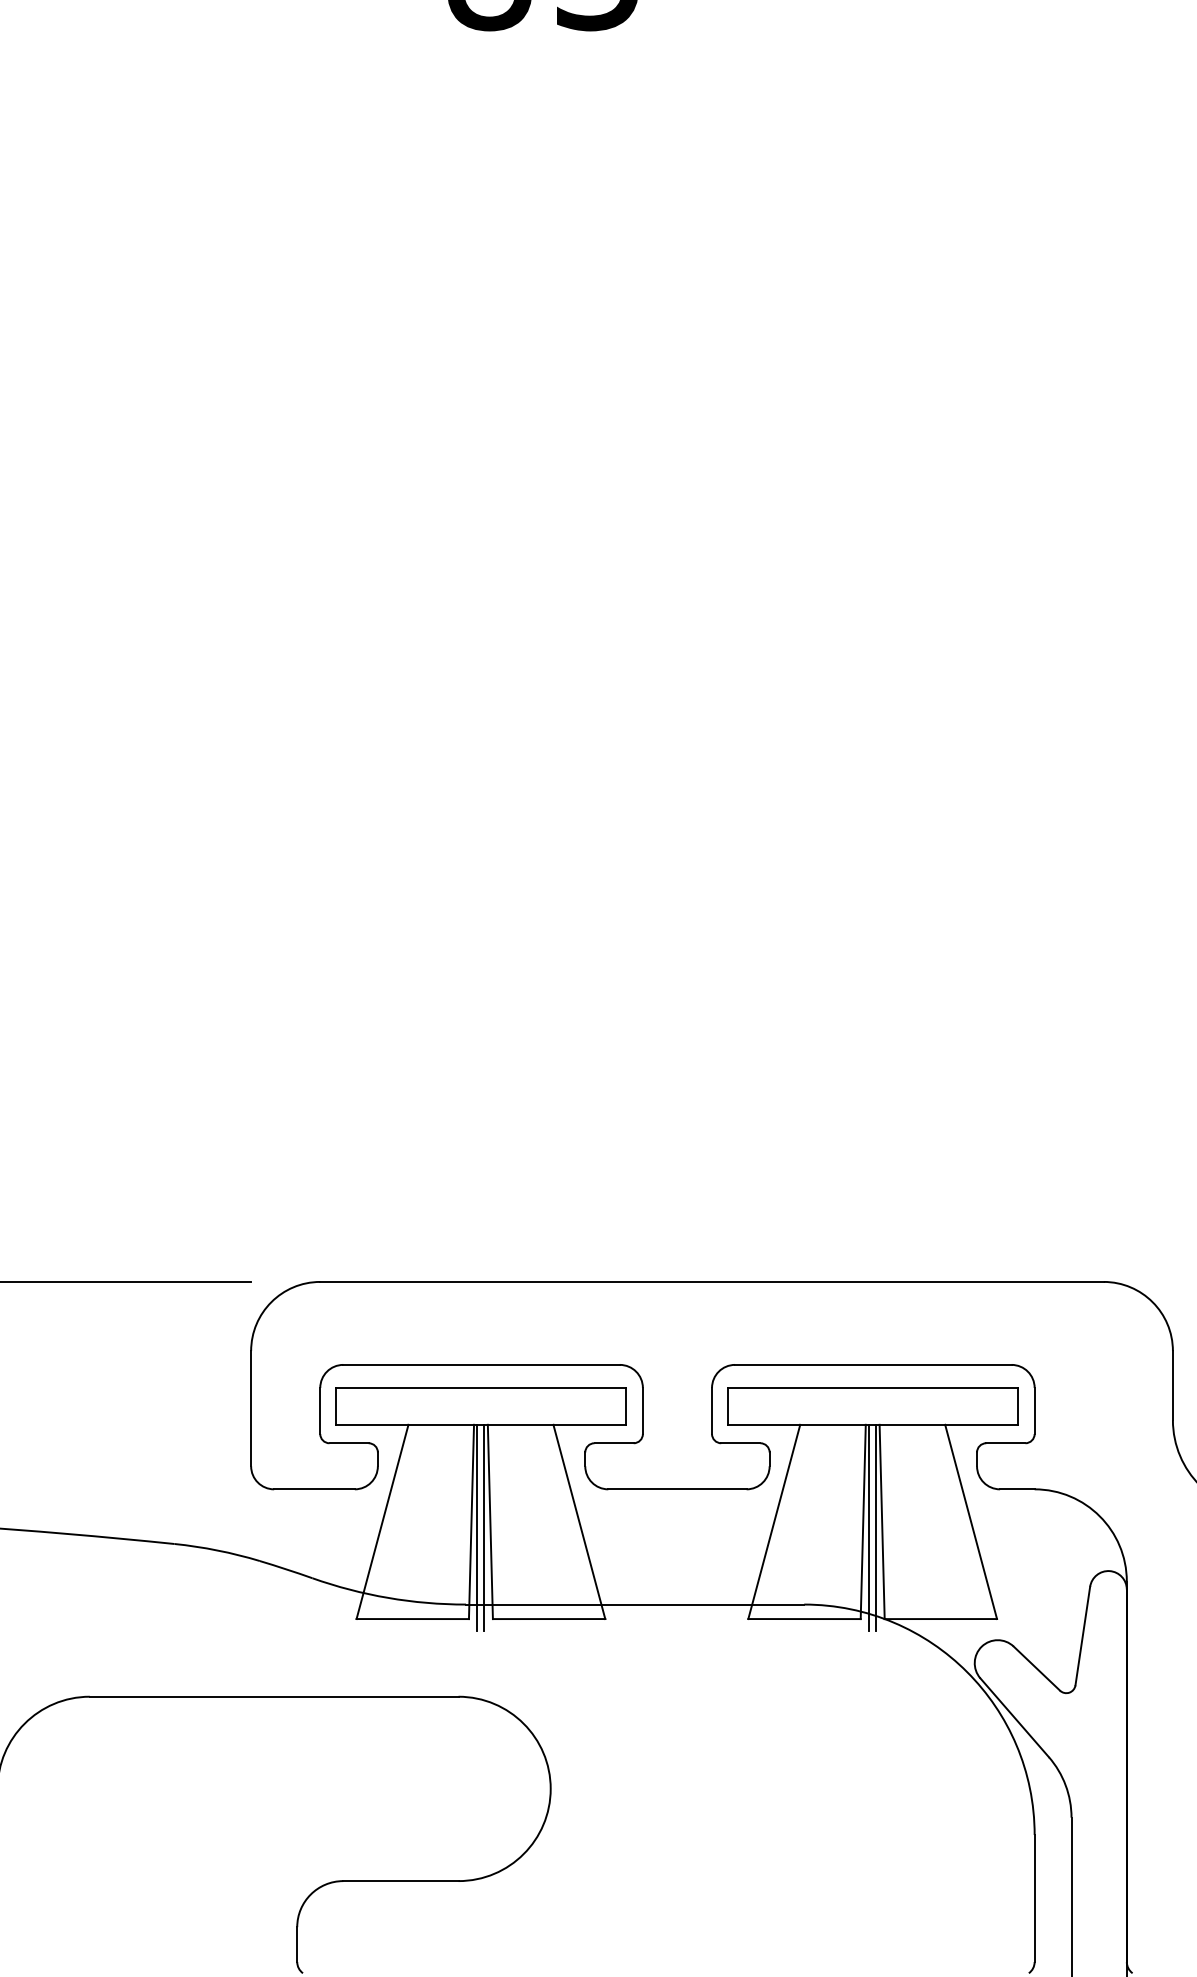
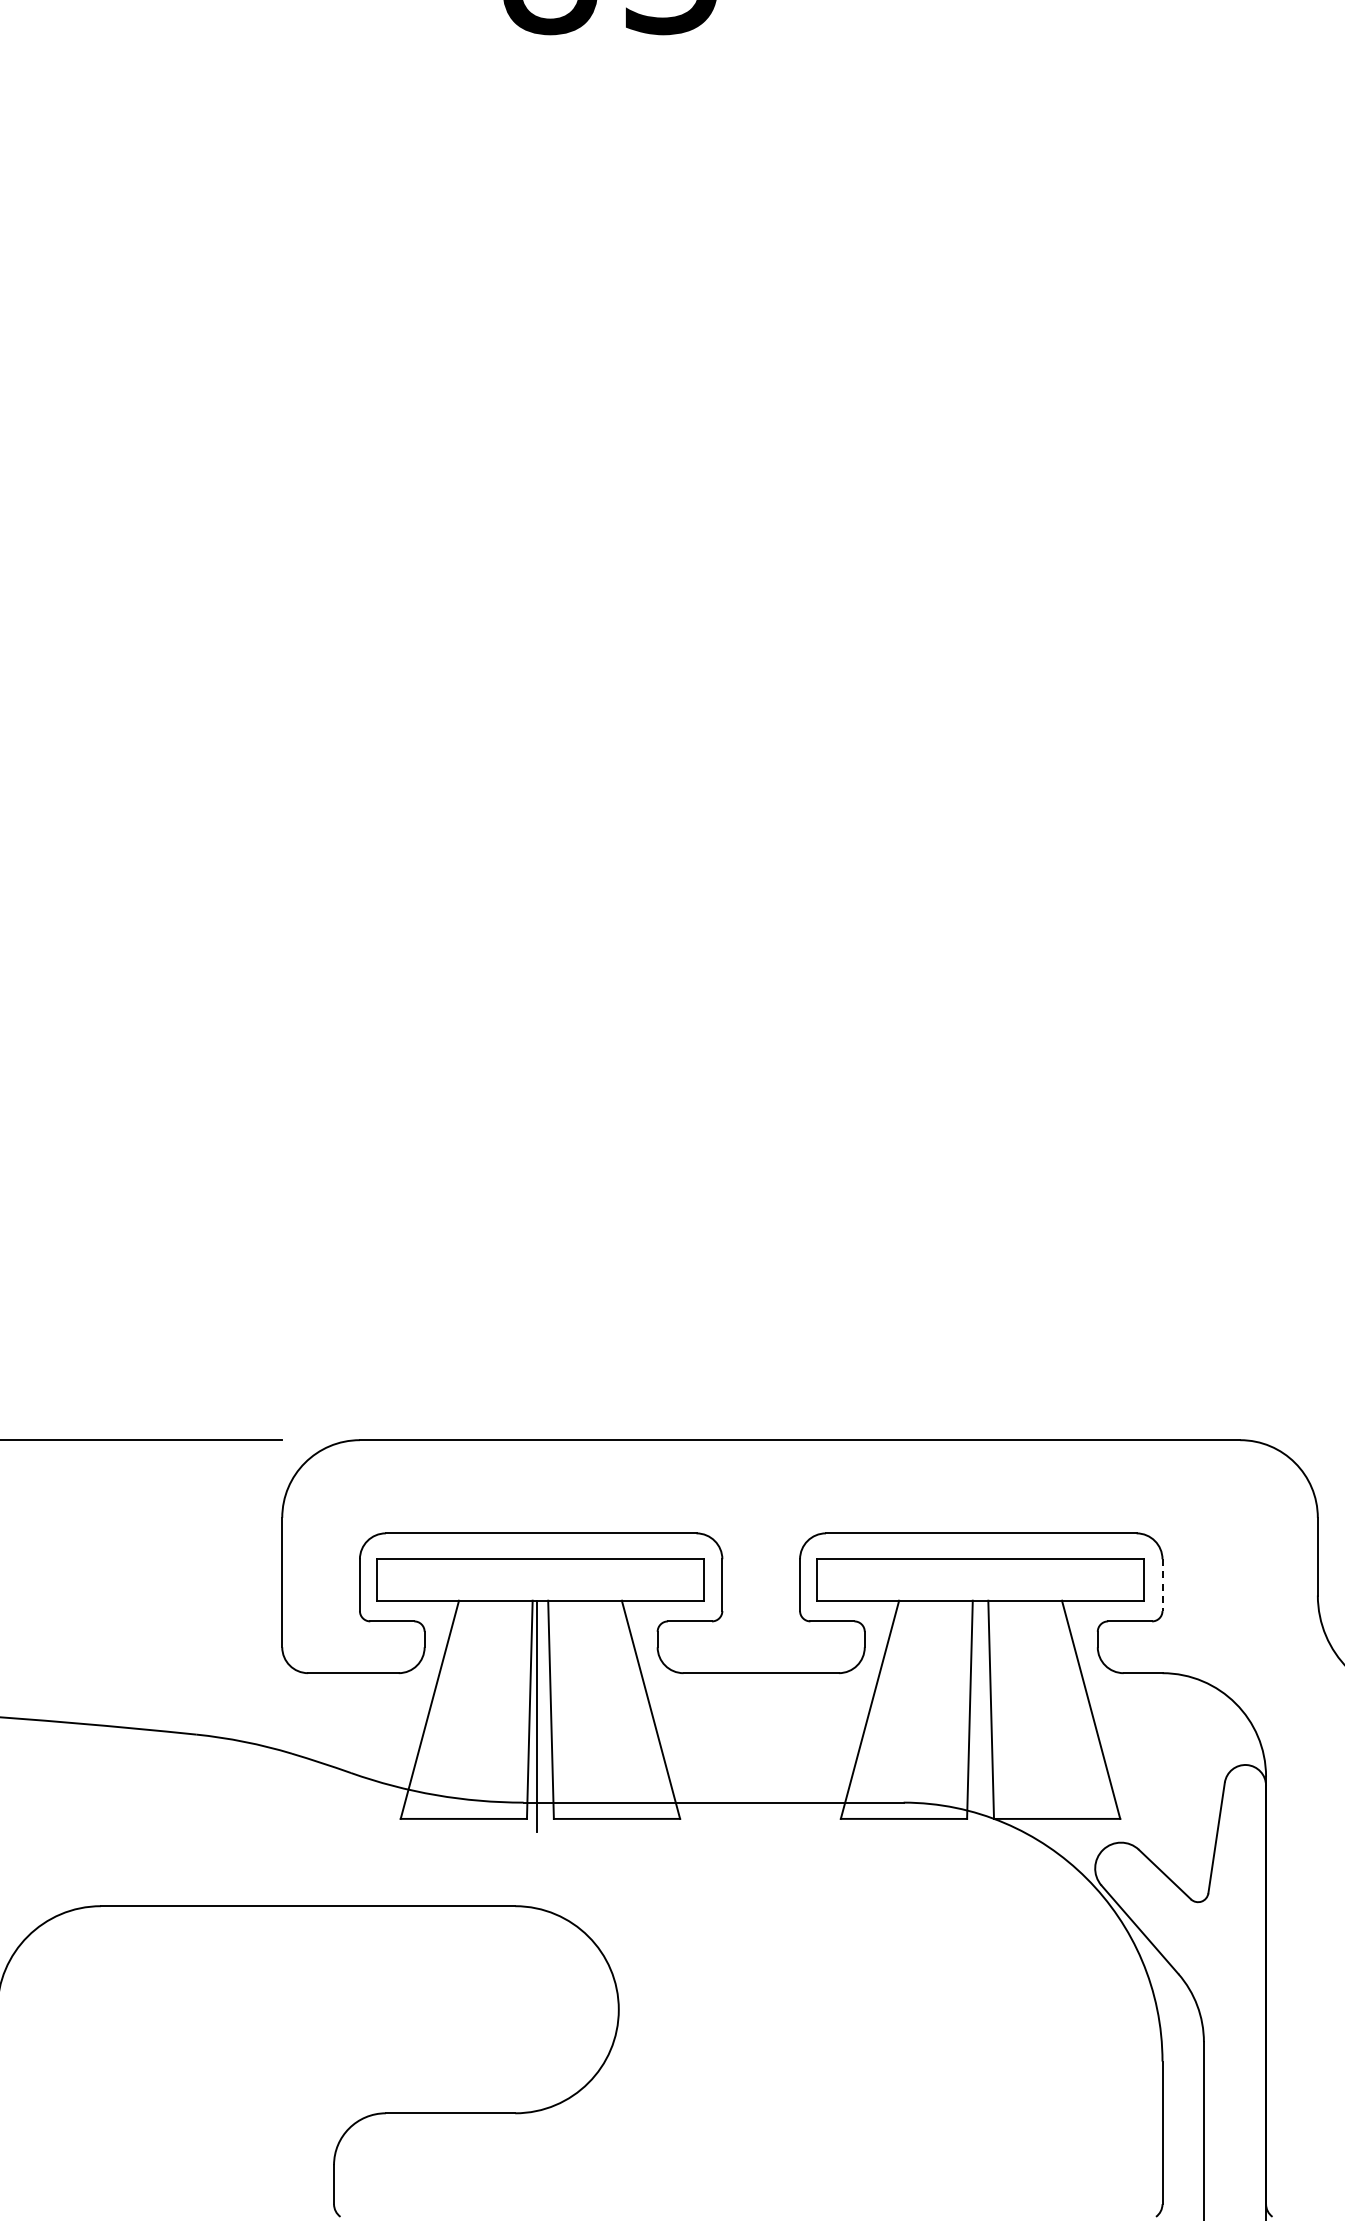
line: (1034, 1411) -> (1162, 1585), solid -> dashed
line: (484, 1527) -> (544, 1715), removed
line: (869, 1527) -> (976, 1715), removed
line: (876, 1527) -> (984, 1715), removed

